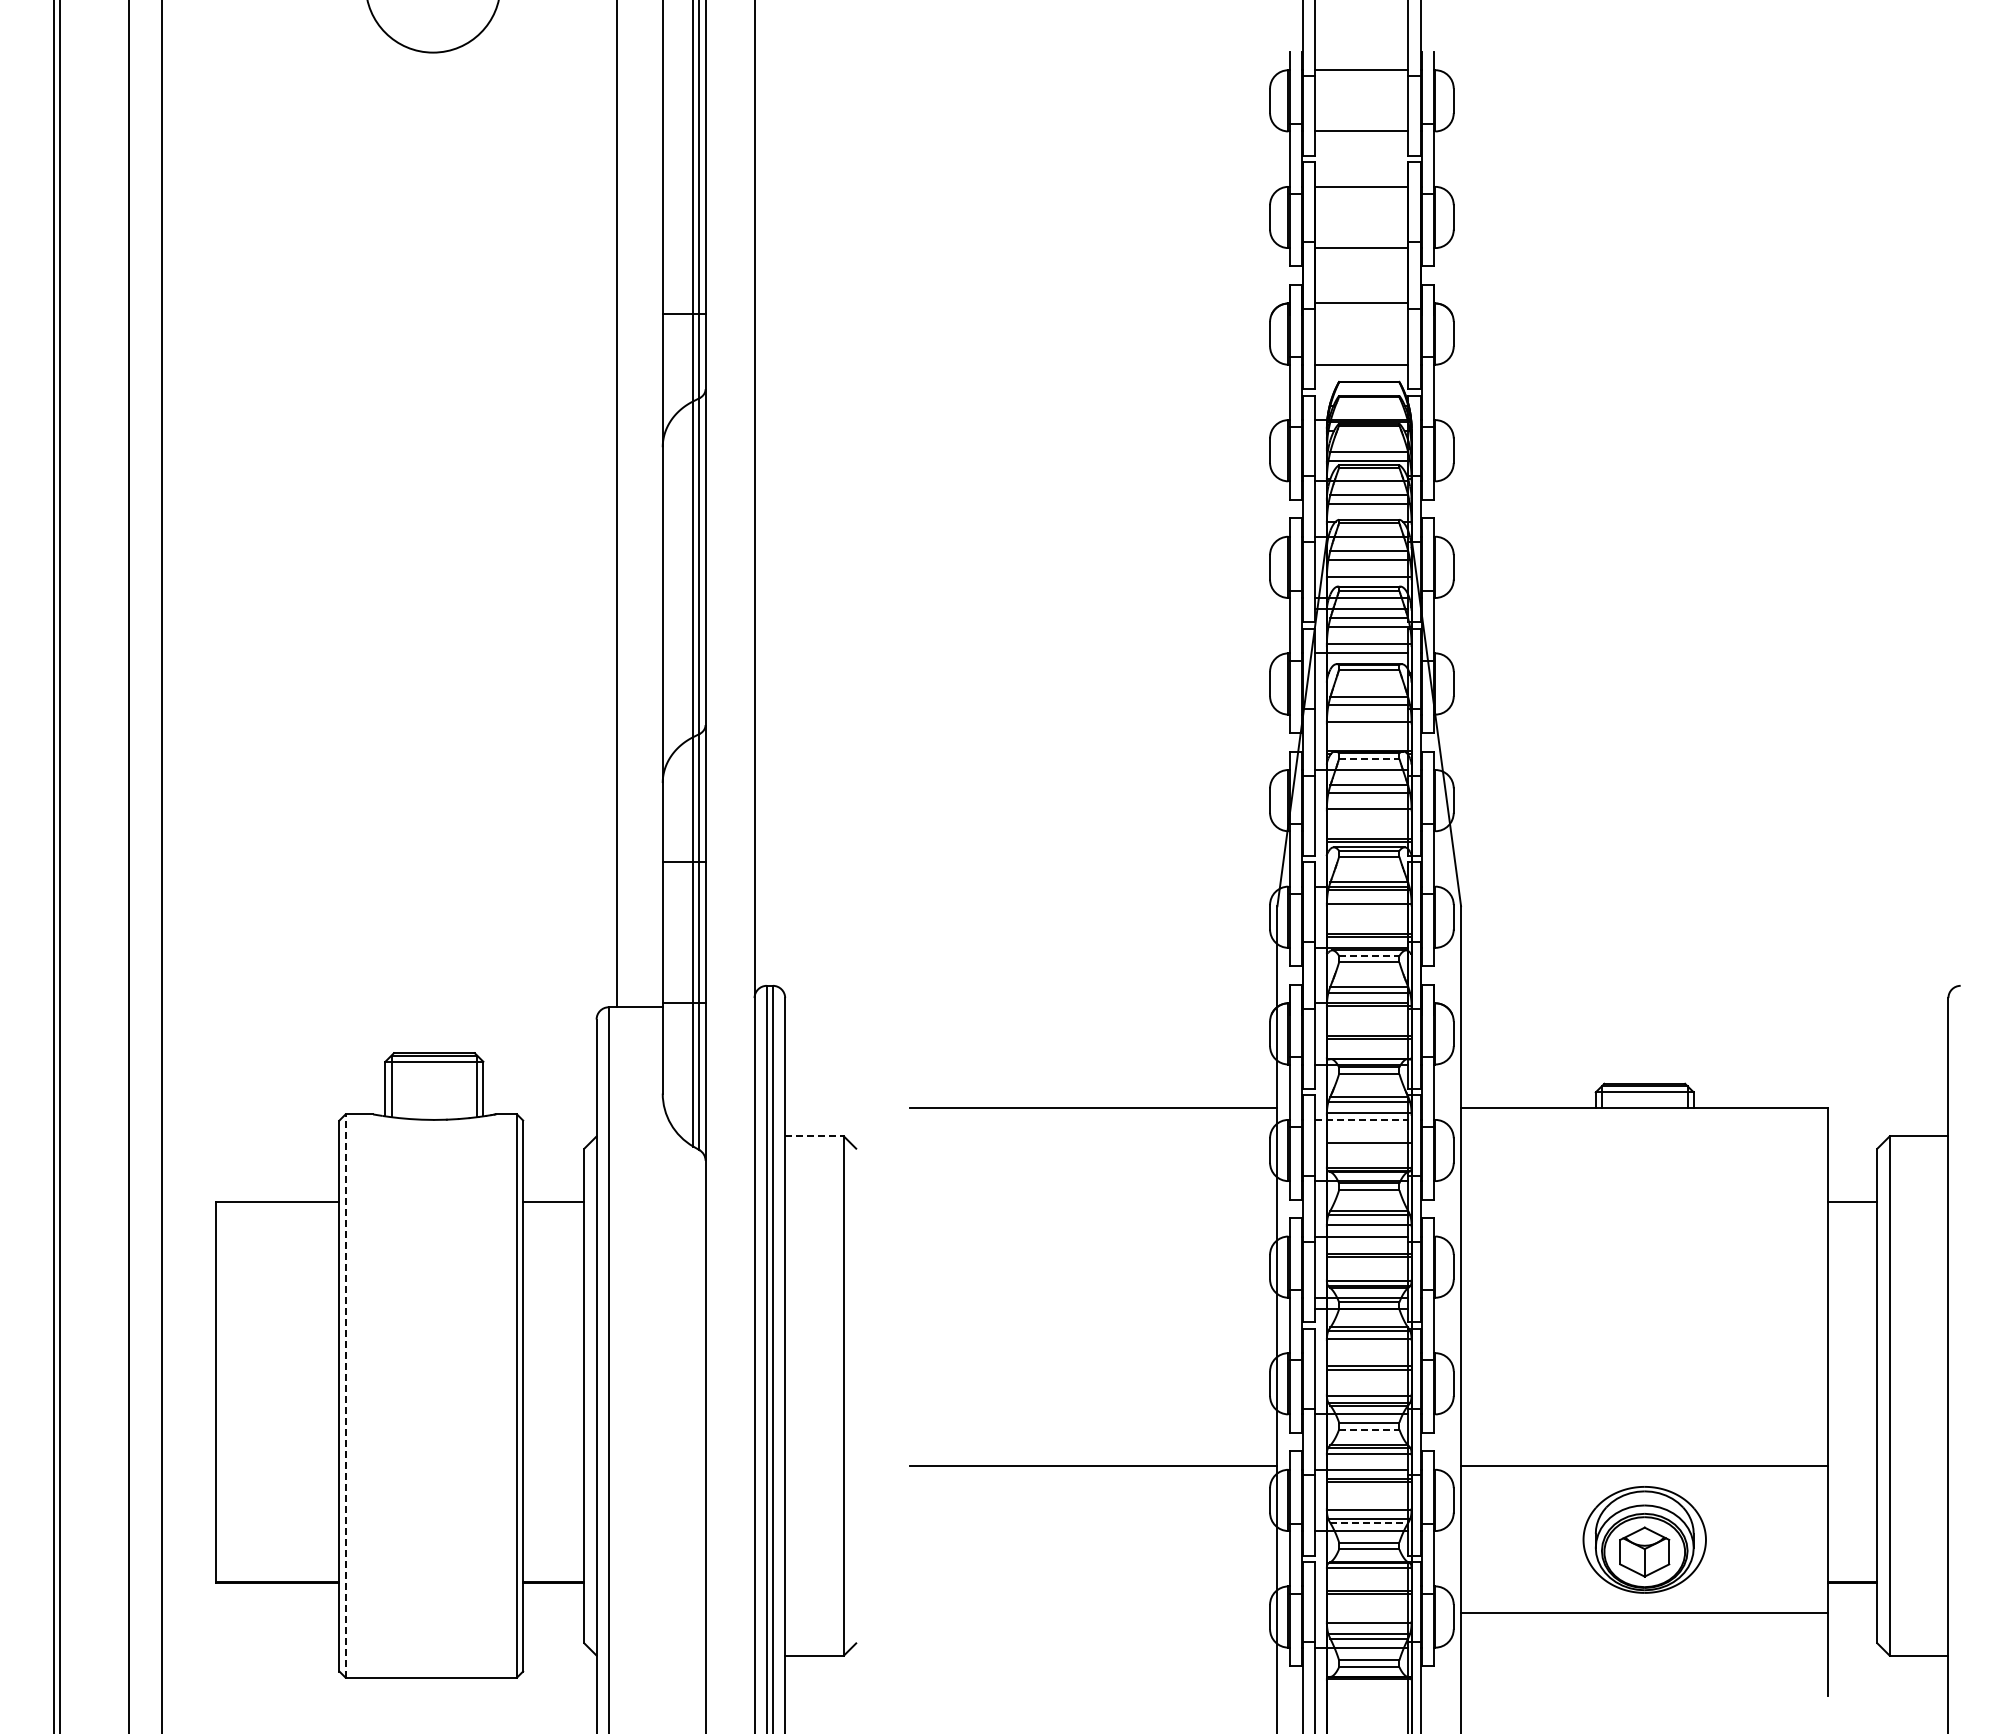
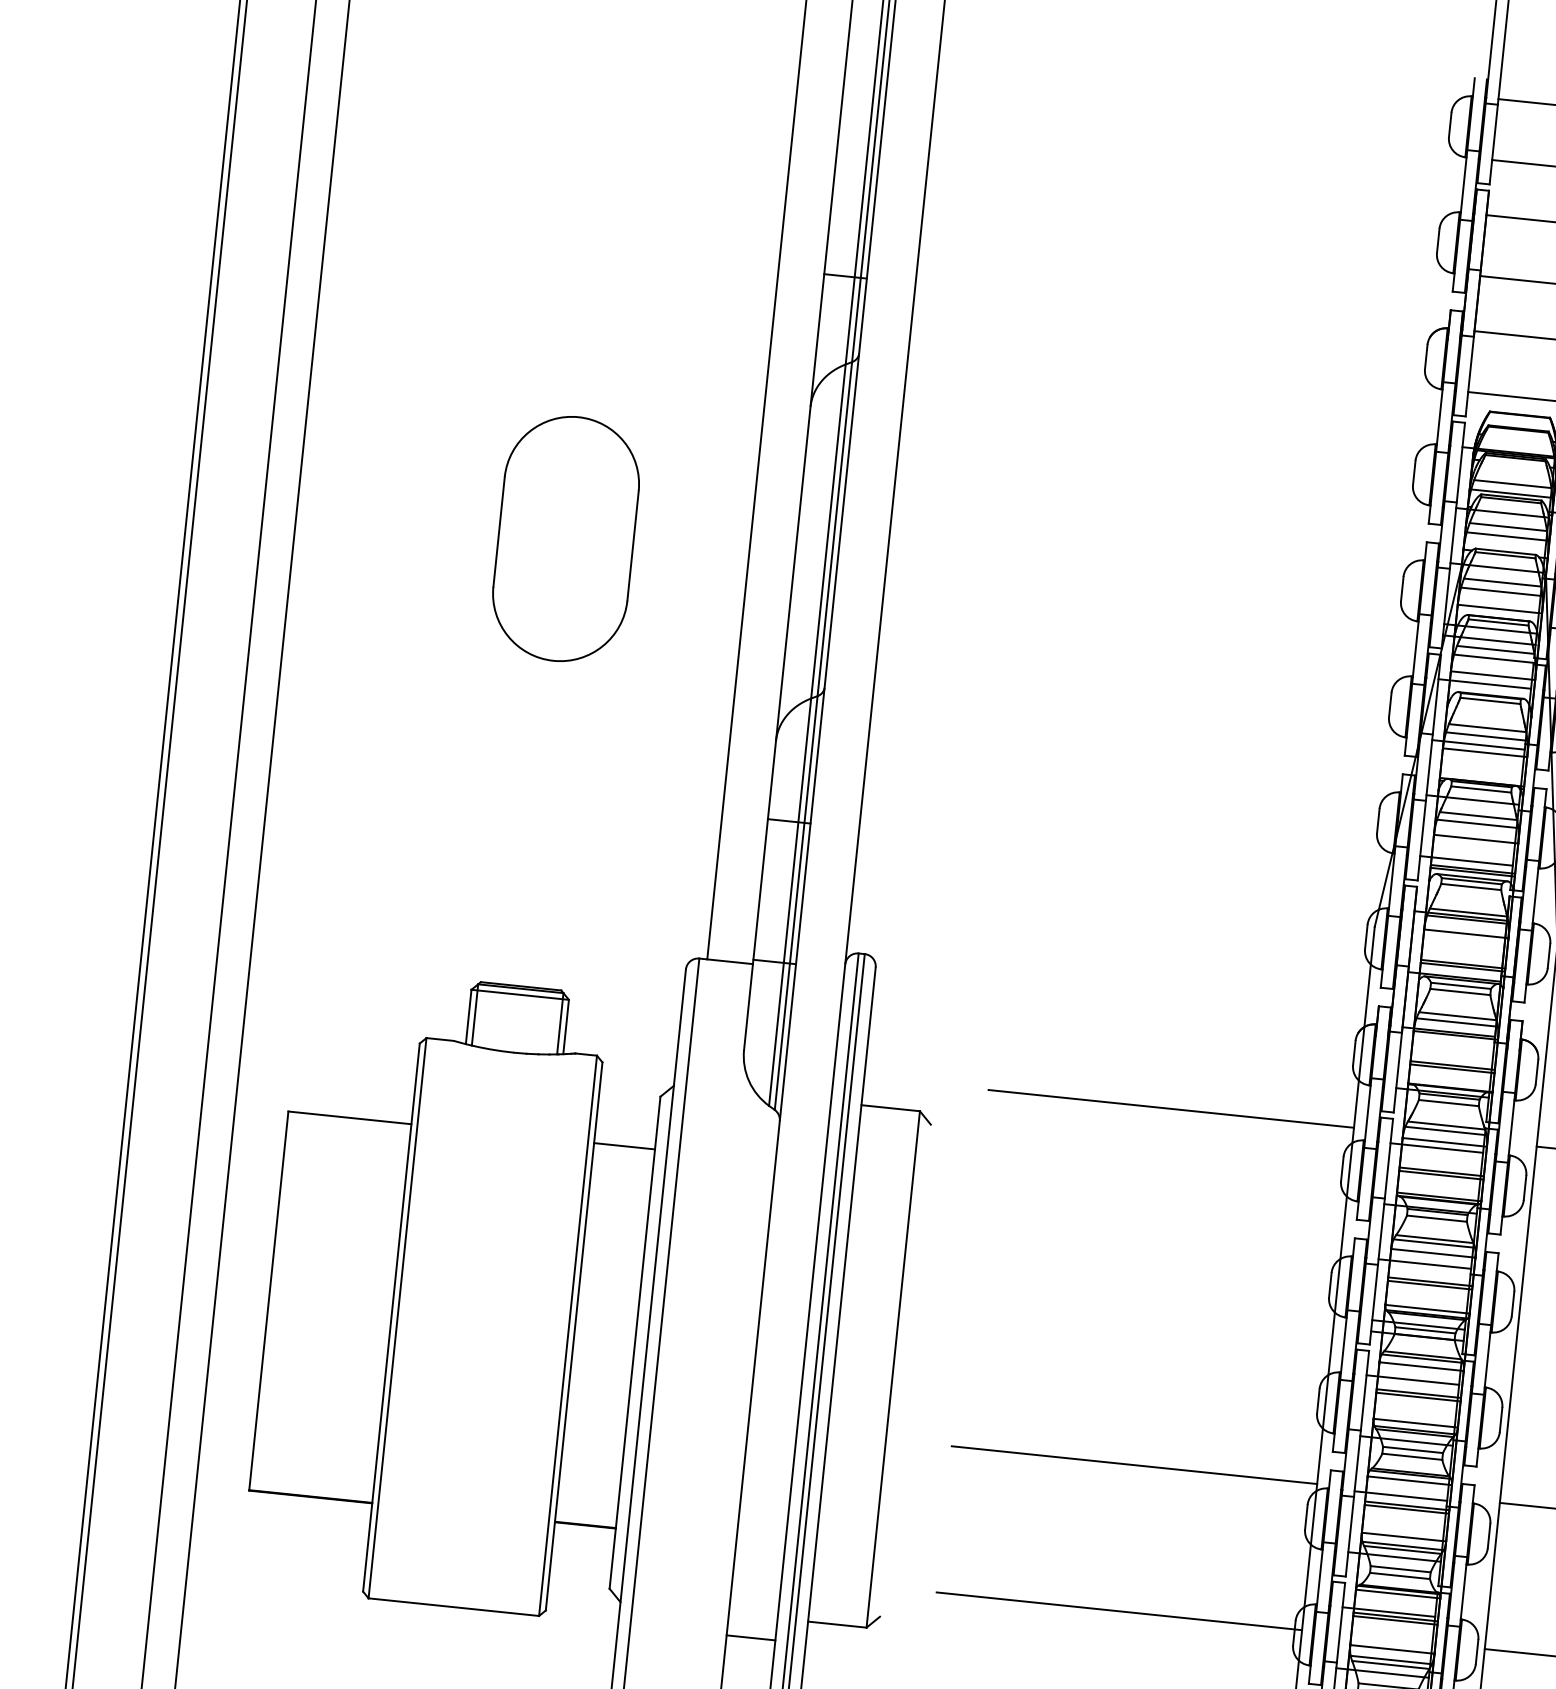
part: (432, 603) -> (565, 538), added
line: (1361, 714) -> (1478, 744), added
line: (1369, 758) -> (1481, 789), dashed -> solid
line: (1361, 831) -> (1466, 861), added
line: (1369, 956) -> (1461, 986), dashed -> solid
line: (1361, 1119) -> (1436, 1147), dashed -> solid
line: (815, 1136) -> (891, 1108), dashed -> solid
line: (1368, 1146) -> (1440, 1175), added
line: (1361, 1353) -> (1412, 1380), added
line: (345, 1396) -> (397, 1318), dashed -> solid
line: (1369, 1429) -> (1412, 1456), dashed -> solid
line: (1369, 1523) -> (1402, 1550), dashed -> solid
line: (1361, 1586) -> (1388, 1612), added
line: (1093, 1613) -> (1119, 1611), added
line: (729, 1677) -> (750, 1637), added

